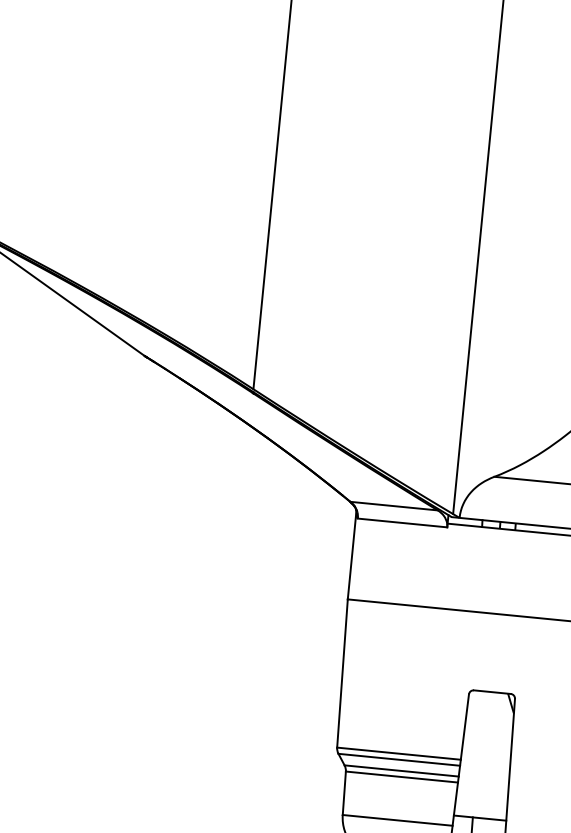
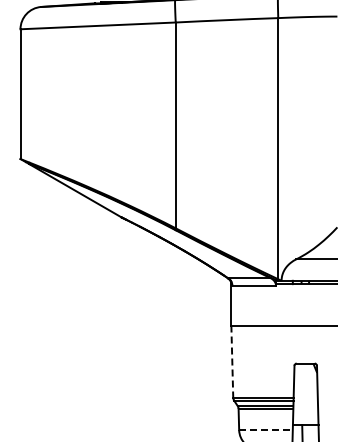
line: (342, 675) -> (232, 362), solid -> dashed
line: (396, 821) -> (265, 430), solid -> dashed

